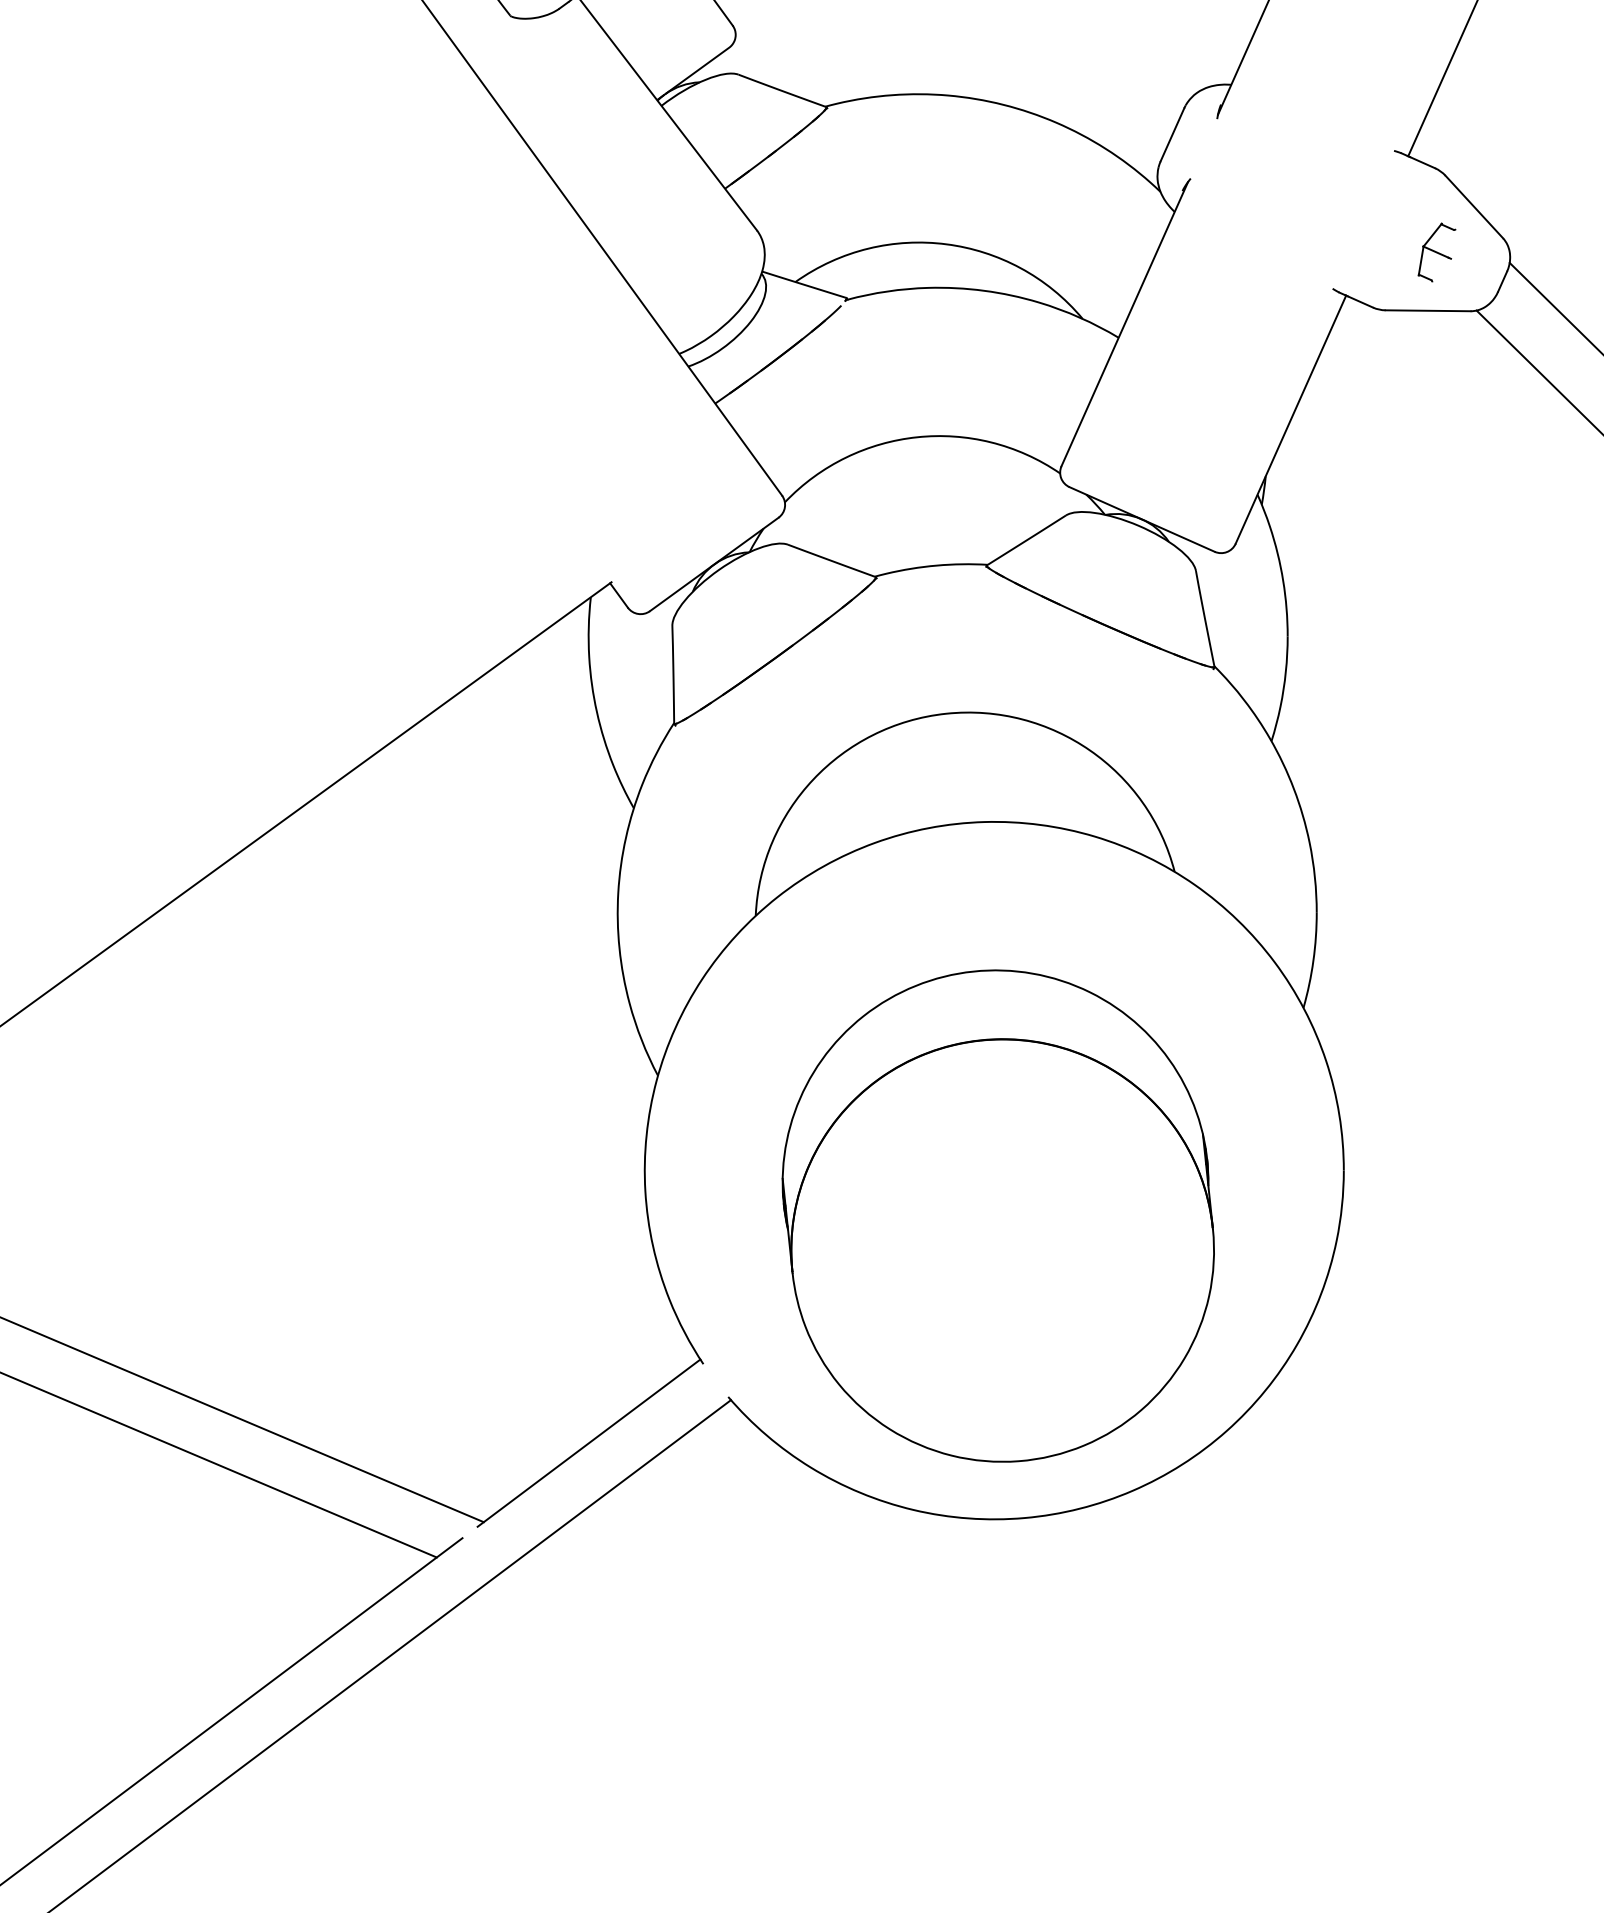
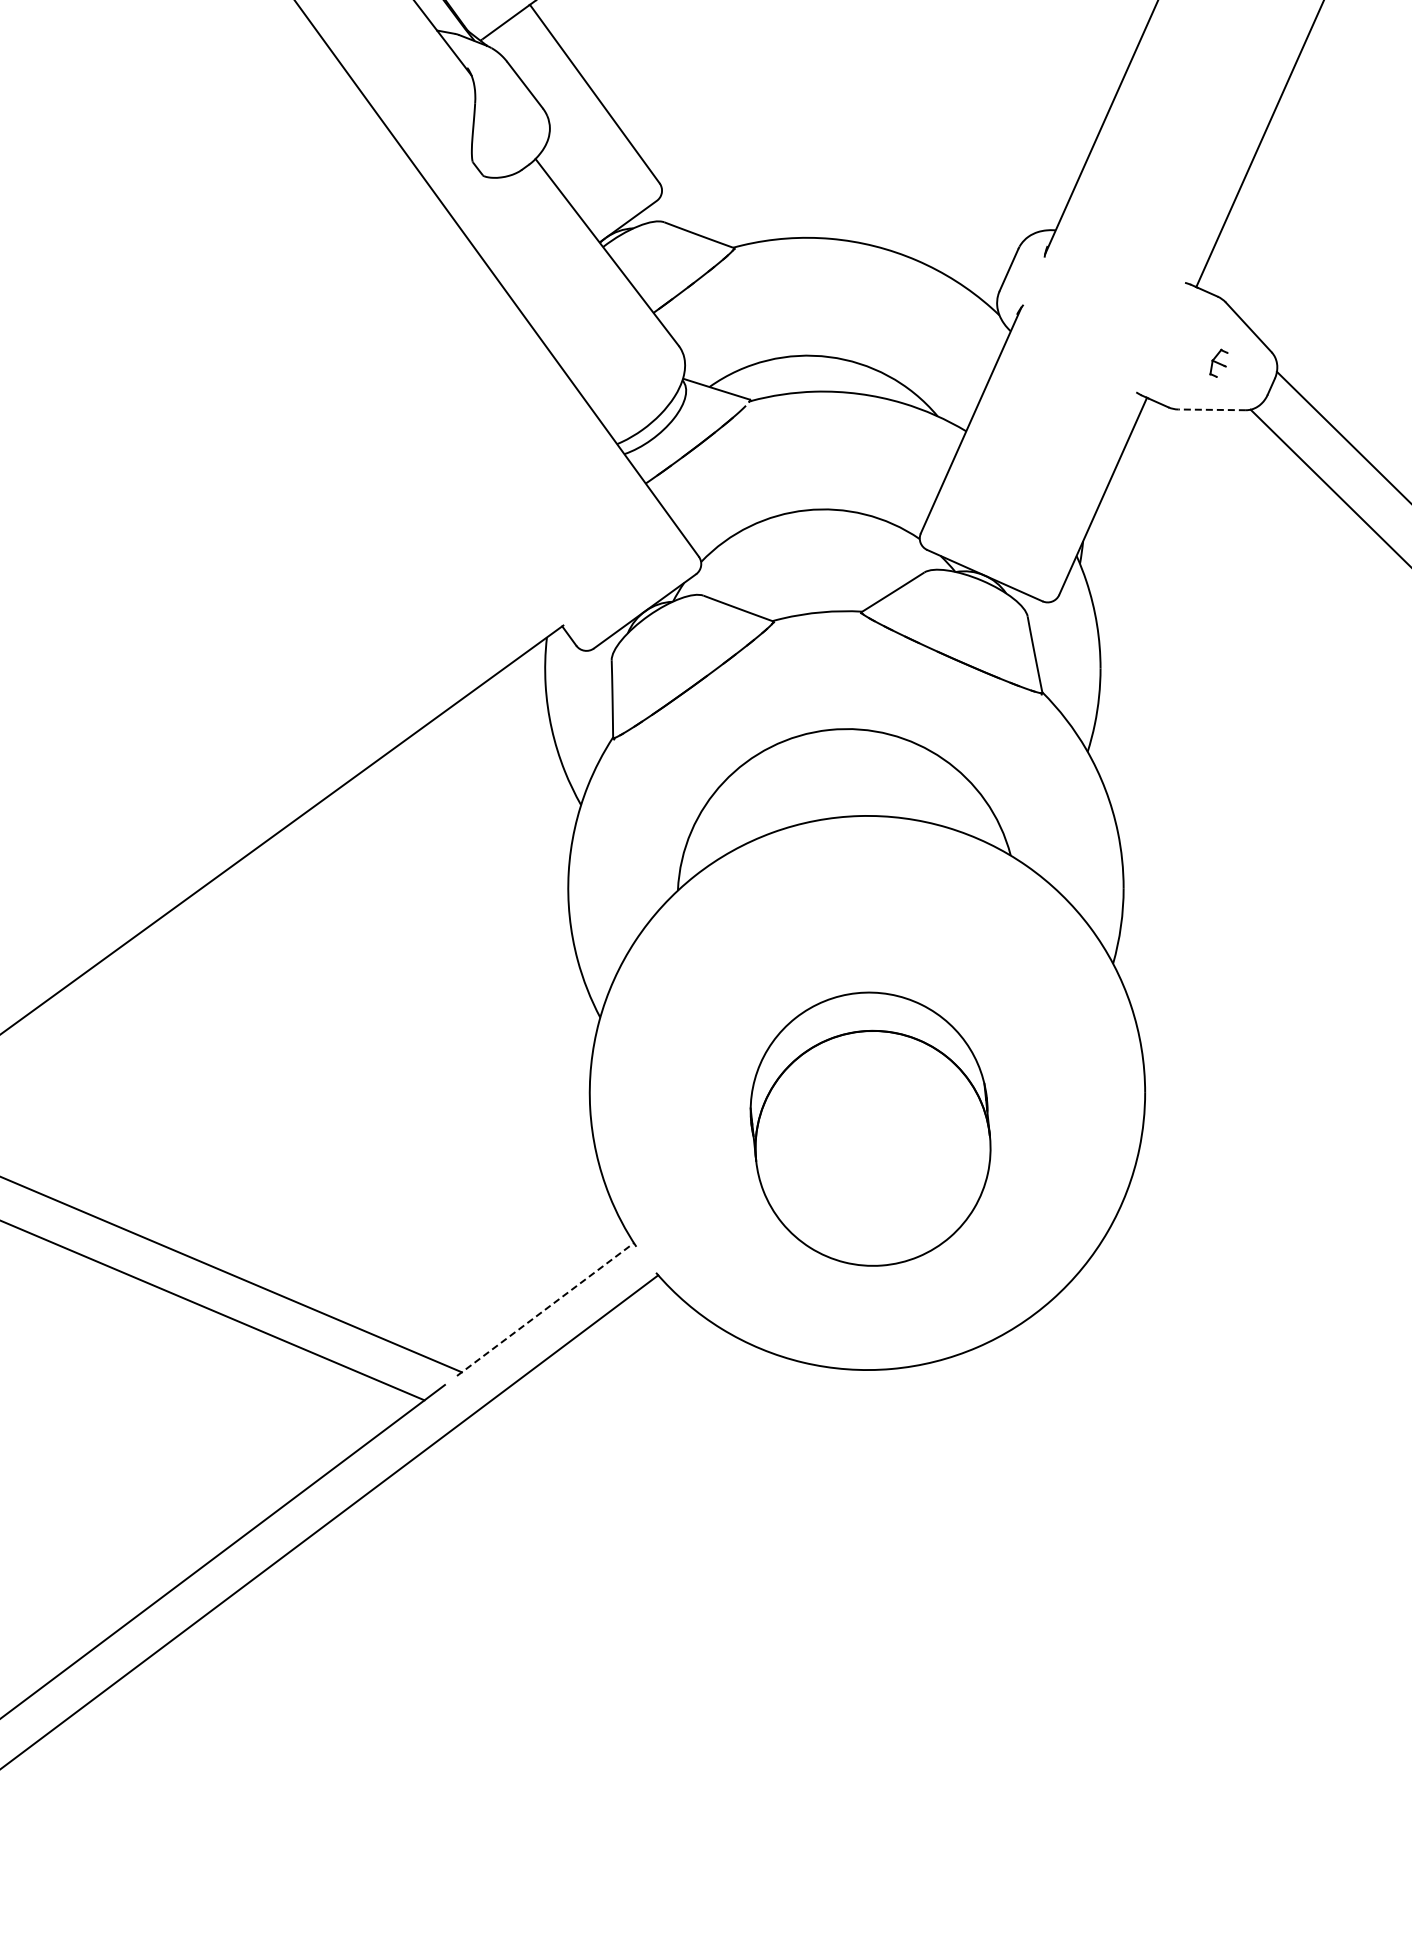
part: (1436, 252) -> (1218, 363), size x0.6
line: (1428, 310) -> (1212, 409), solid -> dashed
part: (998, 1216) -> (870, 1129), size x0.7
line: (589, 1443) -> (545, 1309), solid -> dashed

